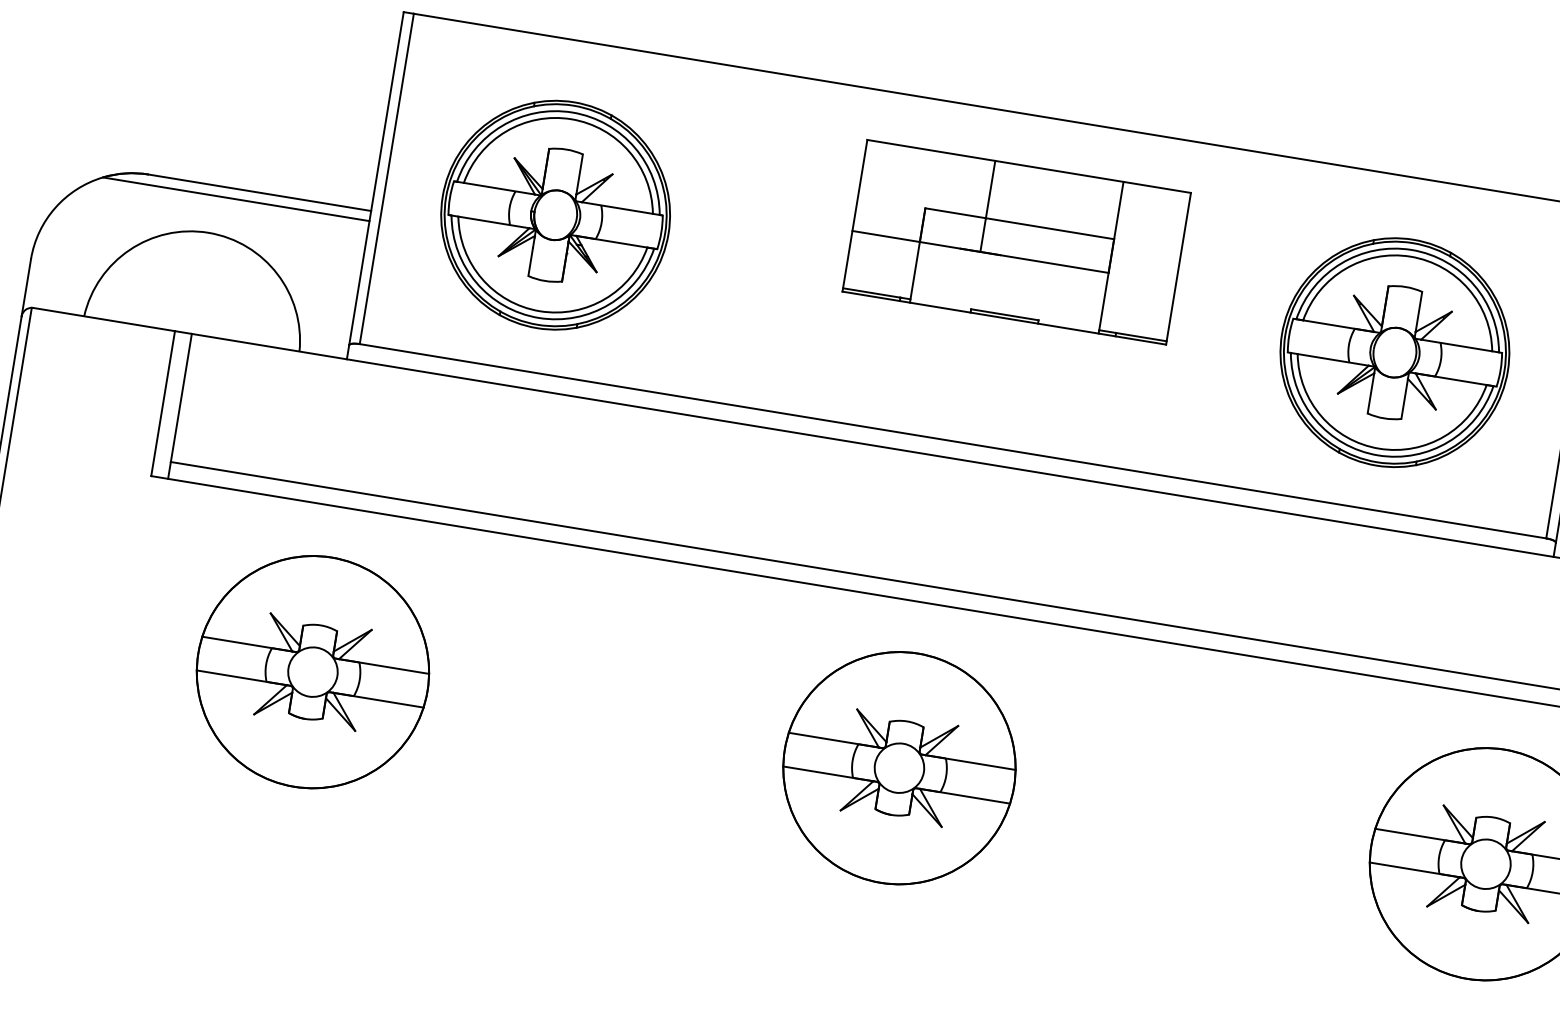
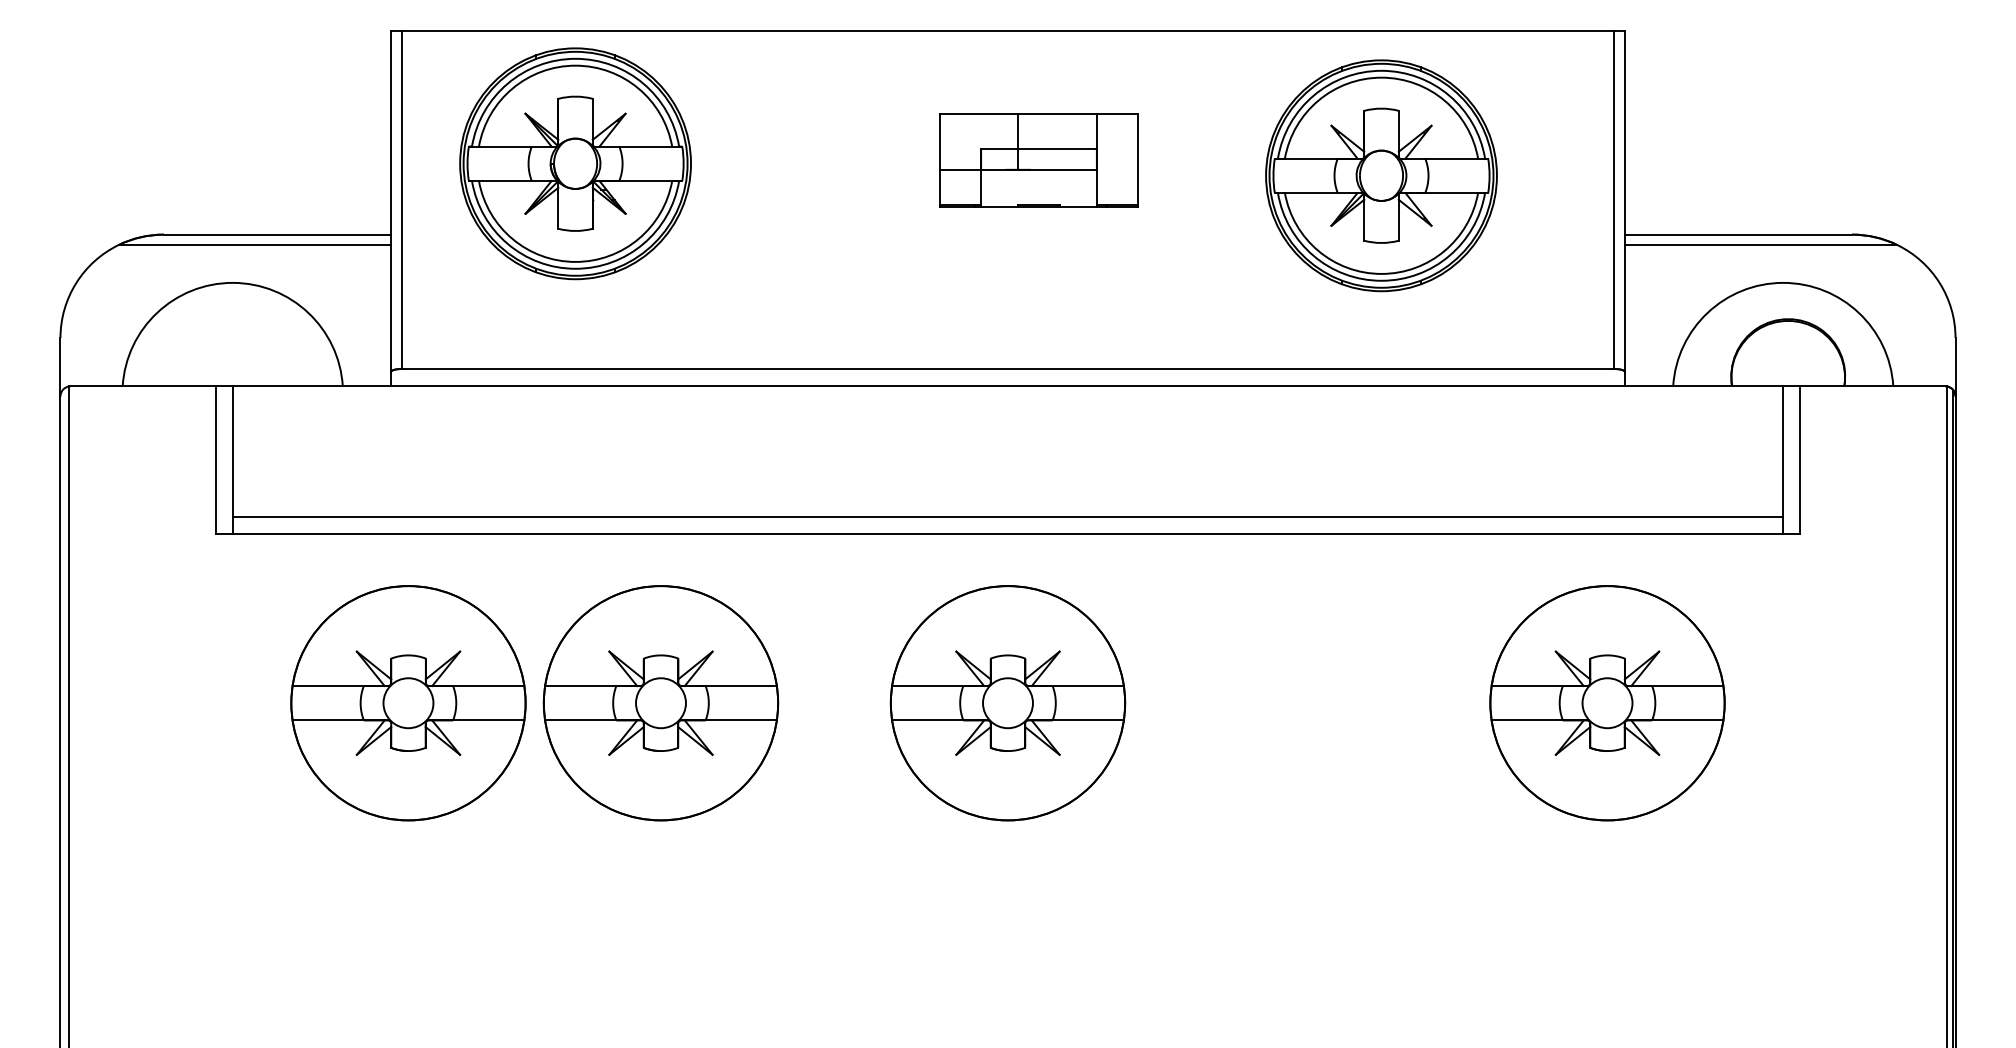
part: (555, 214) -> (575, 163), moved
part: (1016, 242) -> (1038, 160), size x0.6
part: (1394, 352) -> (1381, 175), moved
part: (559, 712) -> (660, 703), added

